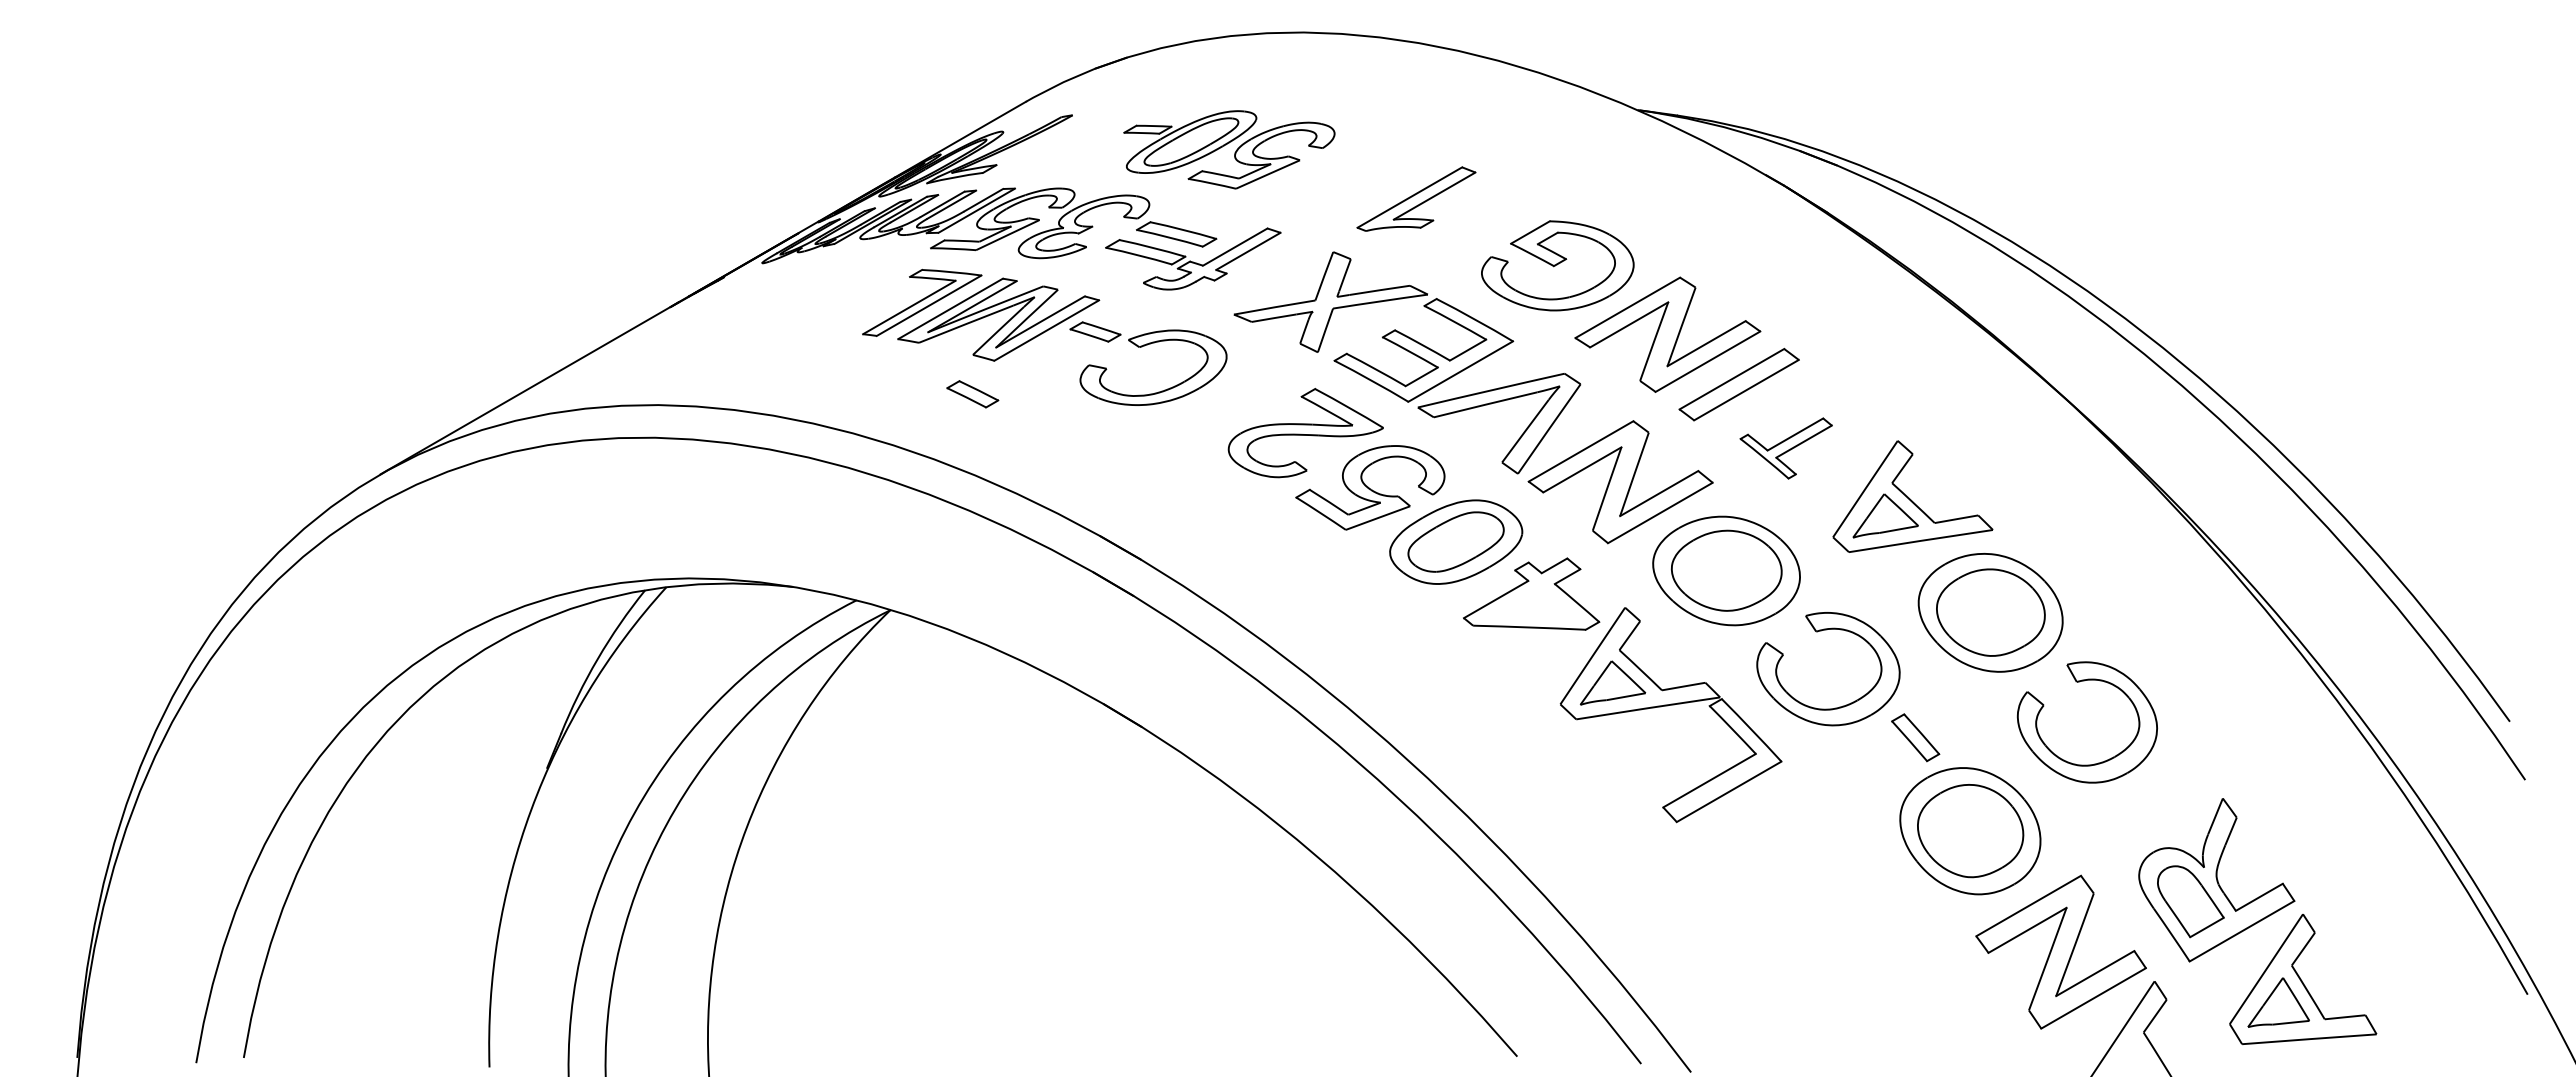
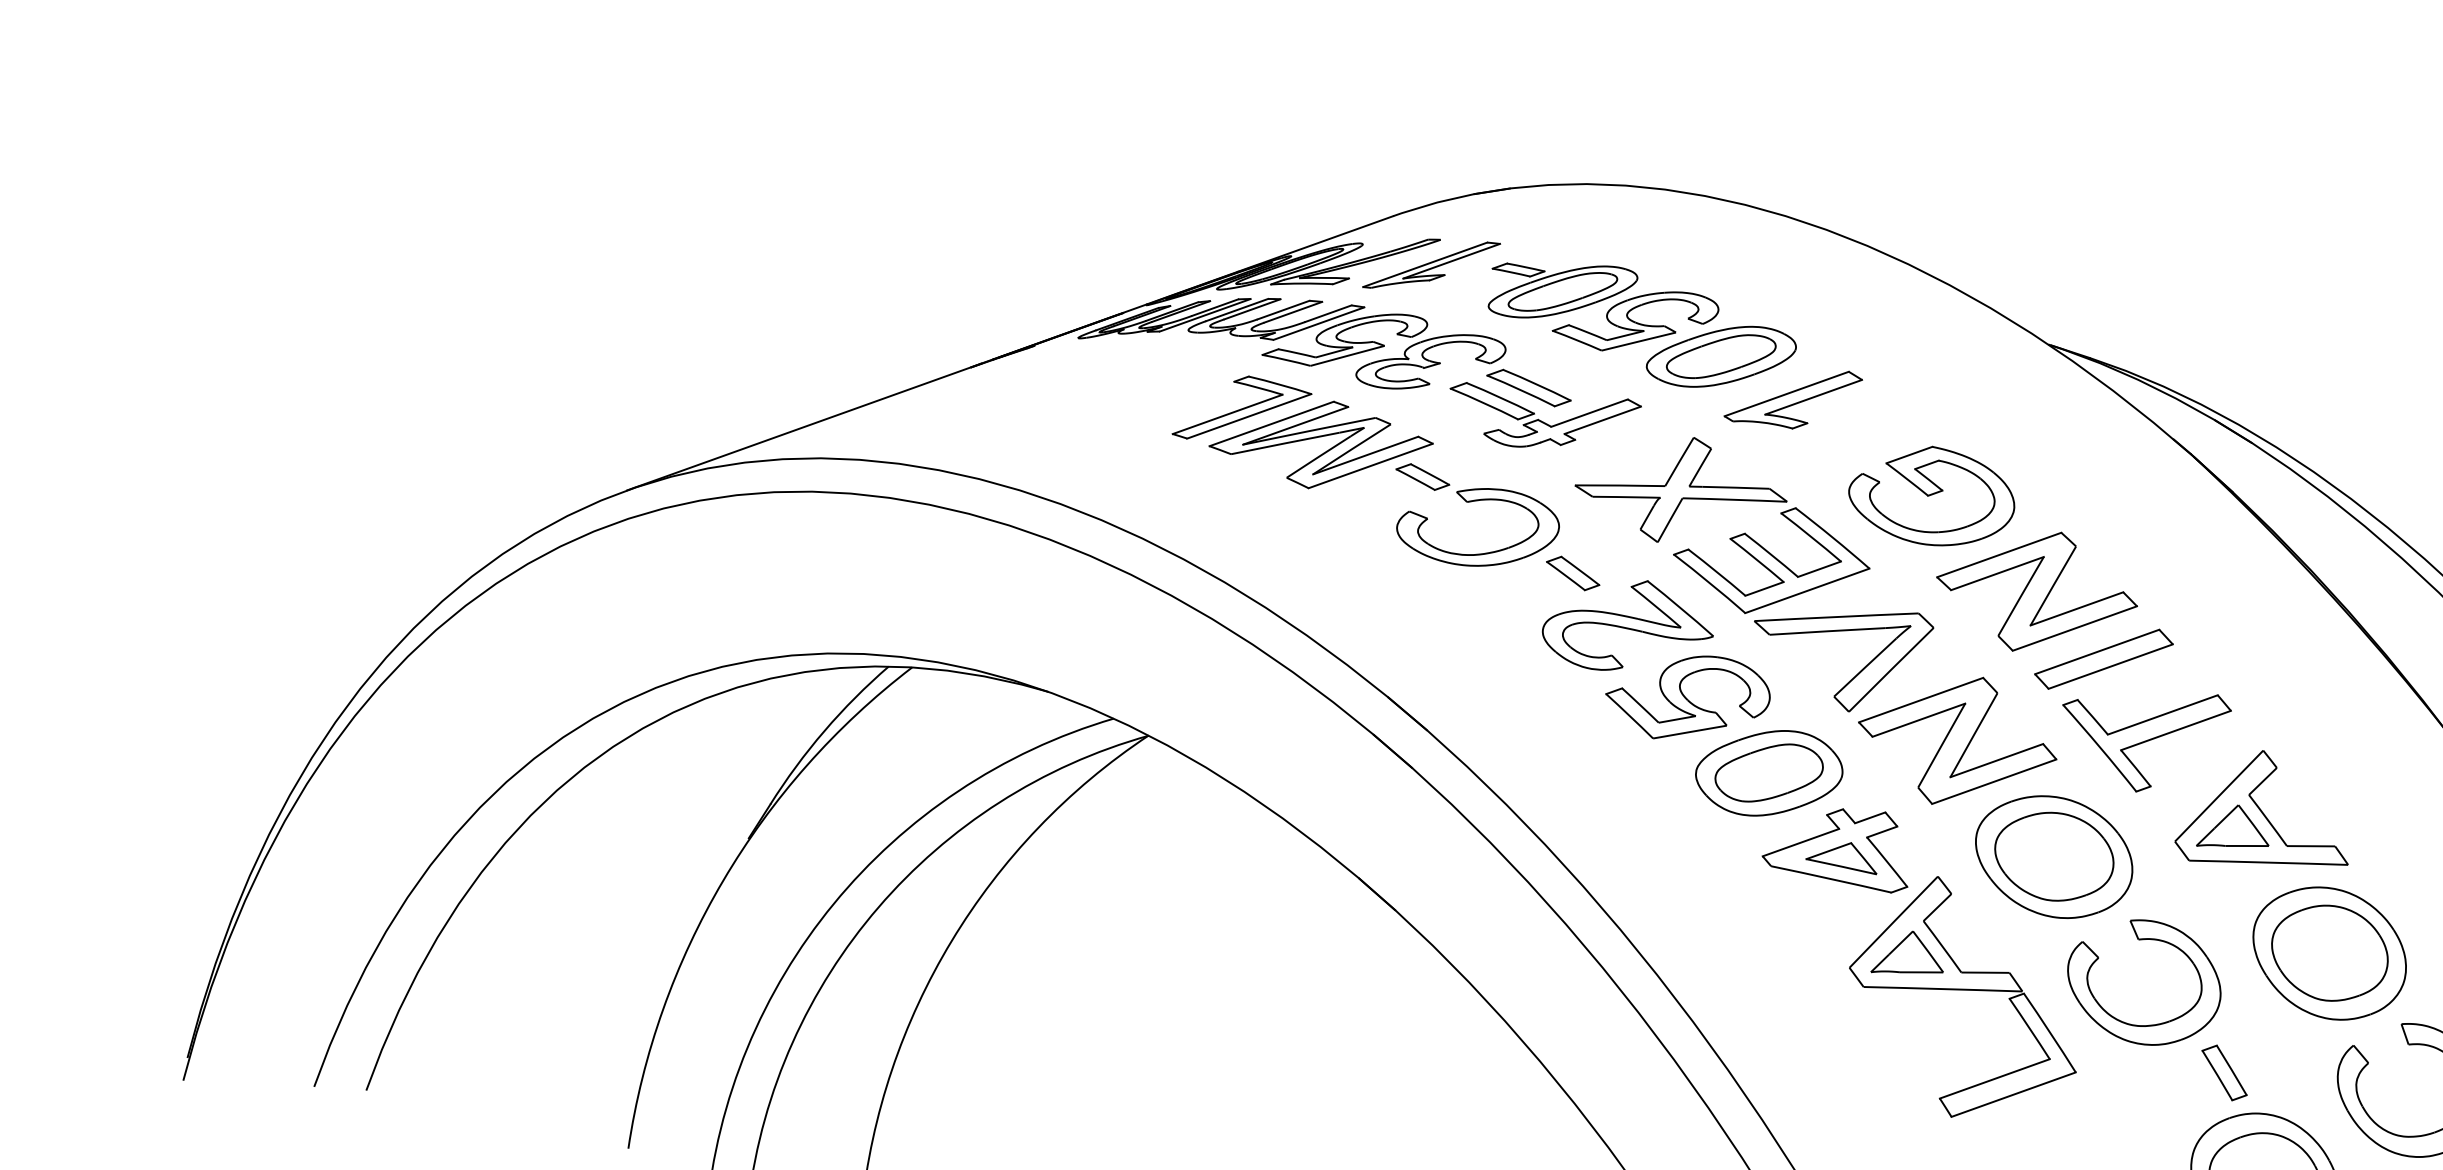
part: (1068, 139) -> (1431, 265), added
part: (1344, 174) -> (1721, 356), added
part: (972, 394) -> (1572, 573), moved
part: (1786, 448) -> (2142, 737), size x1.67
part: (1535, 603) -> (1842, 854), added

